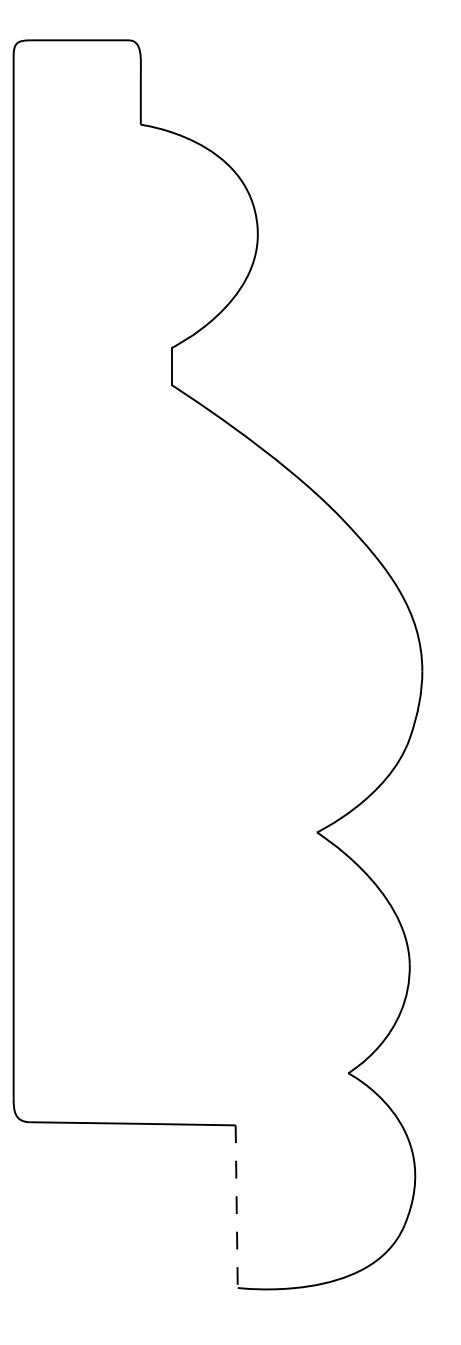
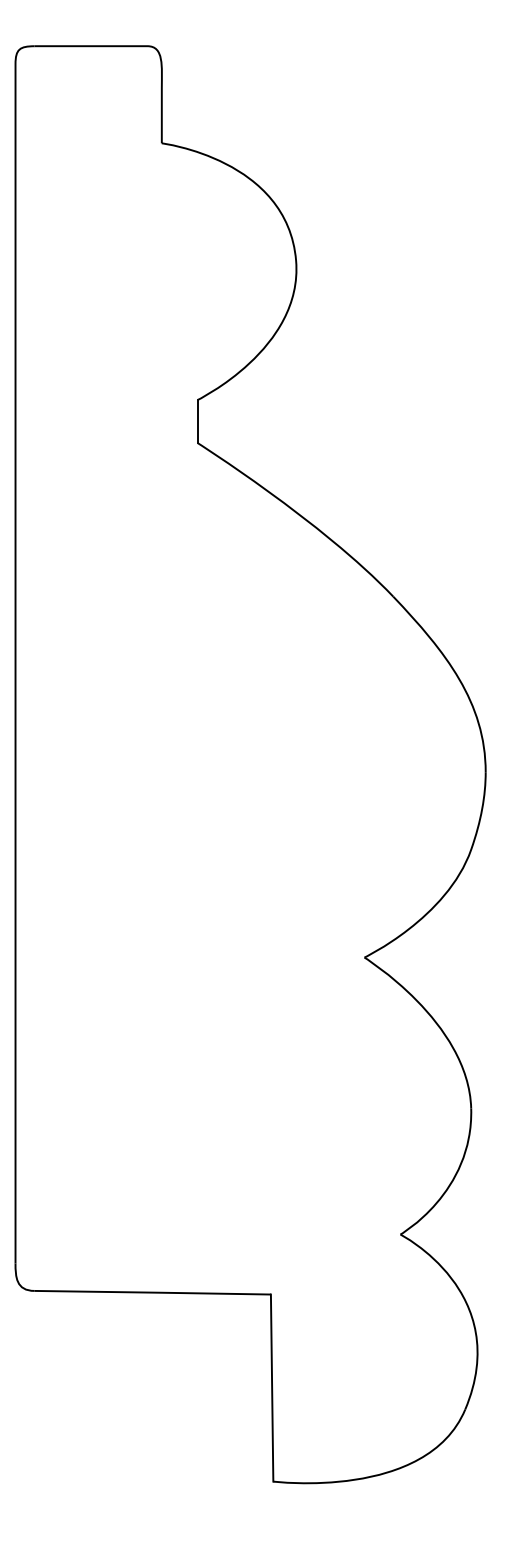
line: (236, 1207) -> (271, 1389), dashed -> solid

